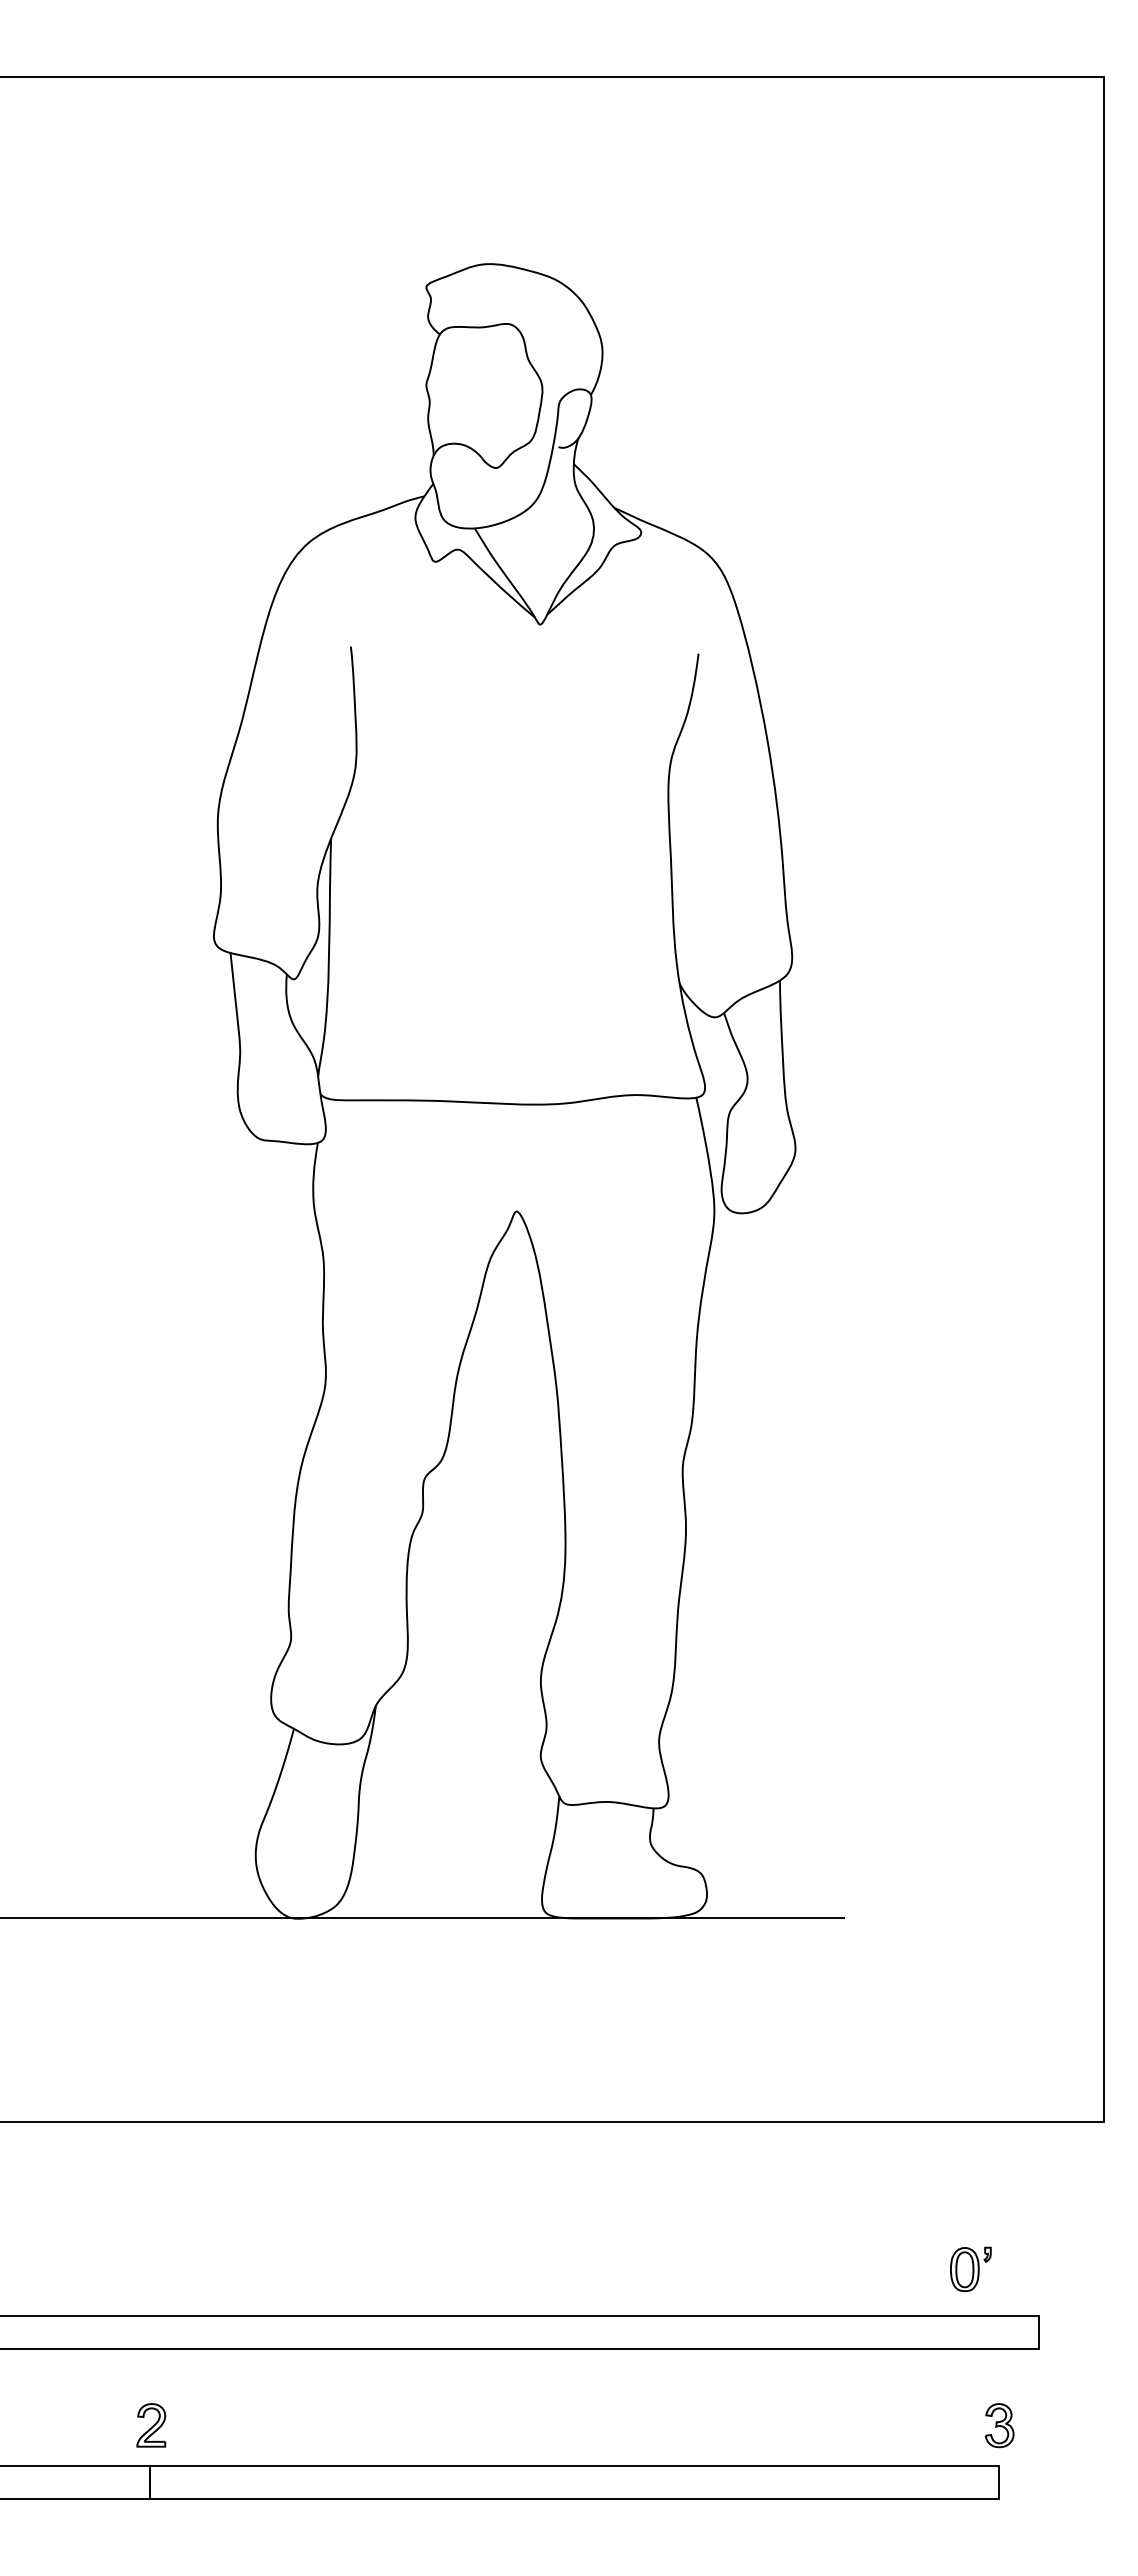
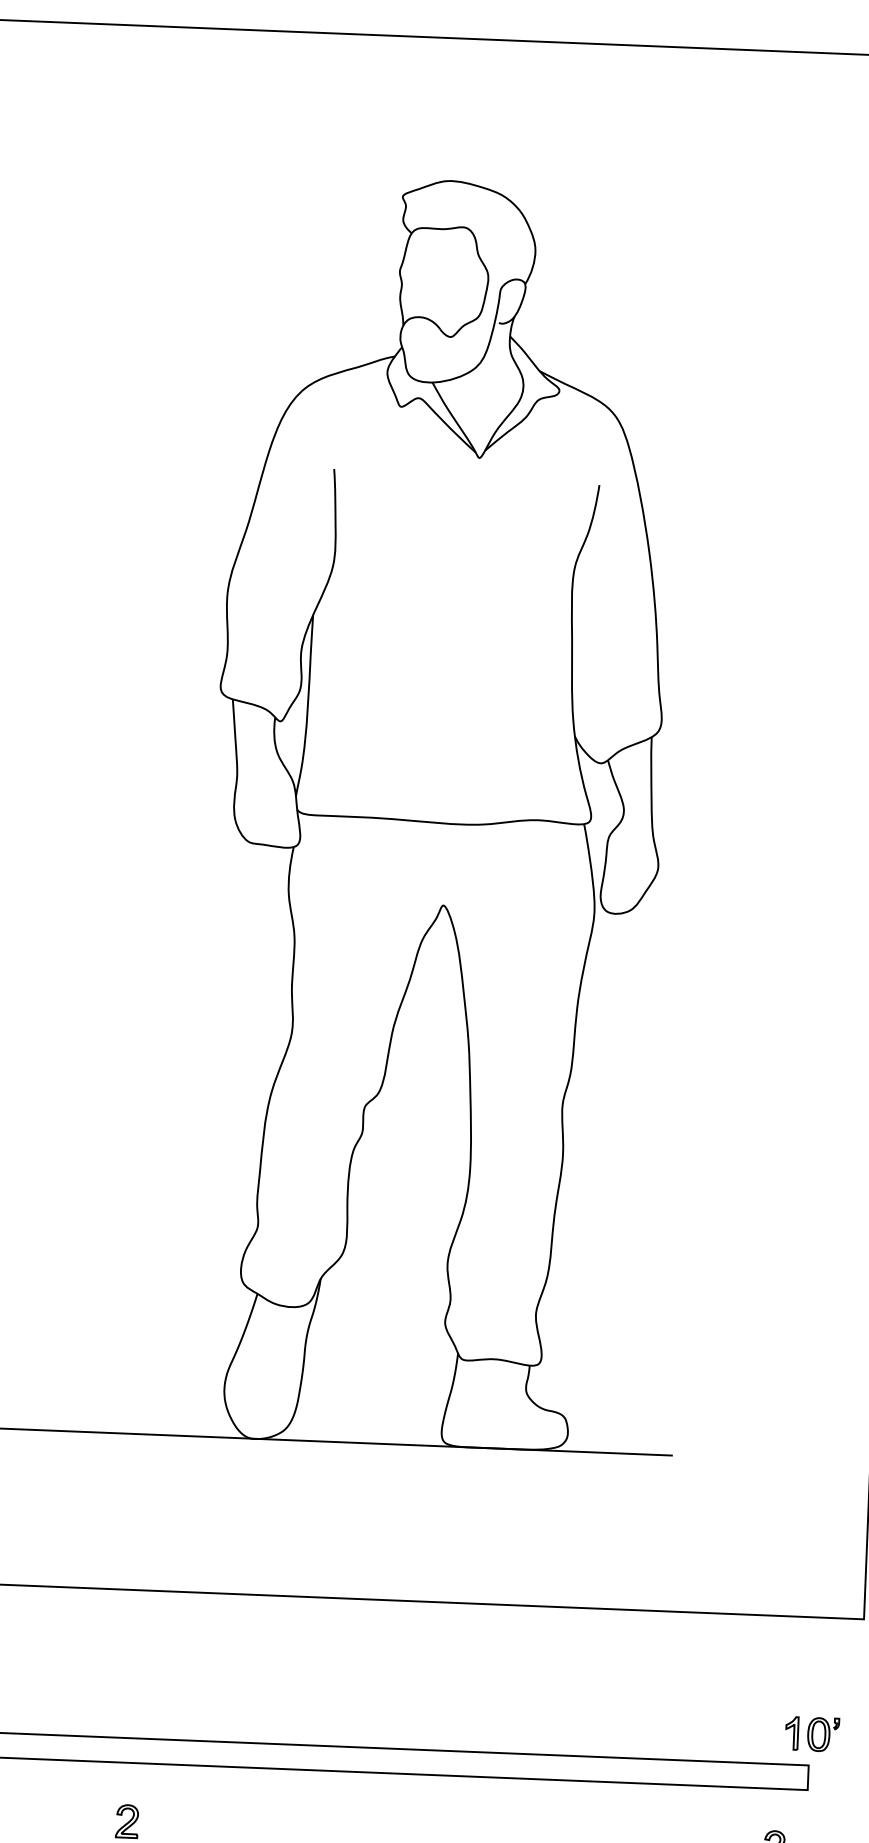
part: (970, 2268) -> (823, 1733), moved
part: (1015, 2275) -> (791, 1733), added

